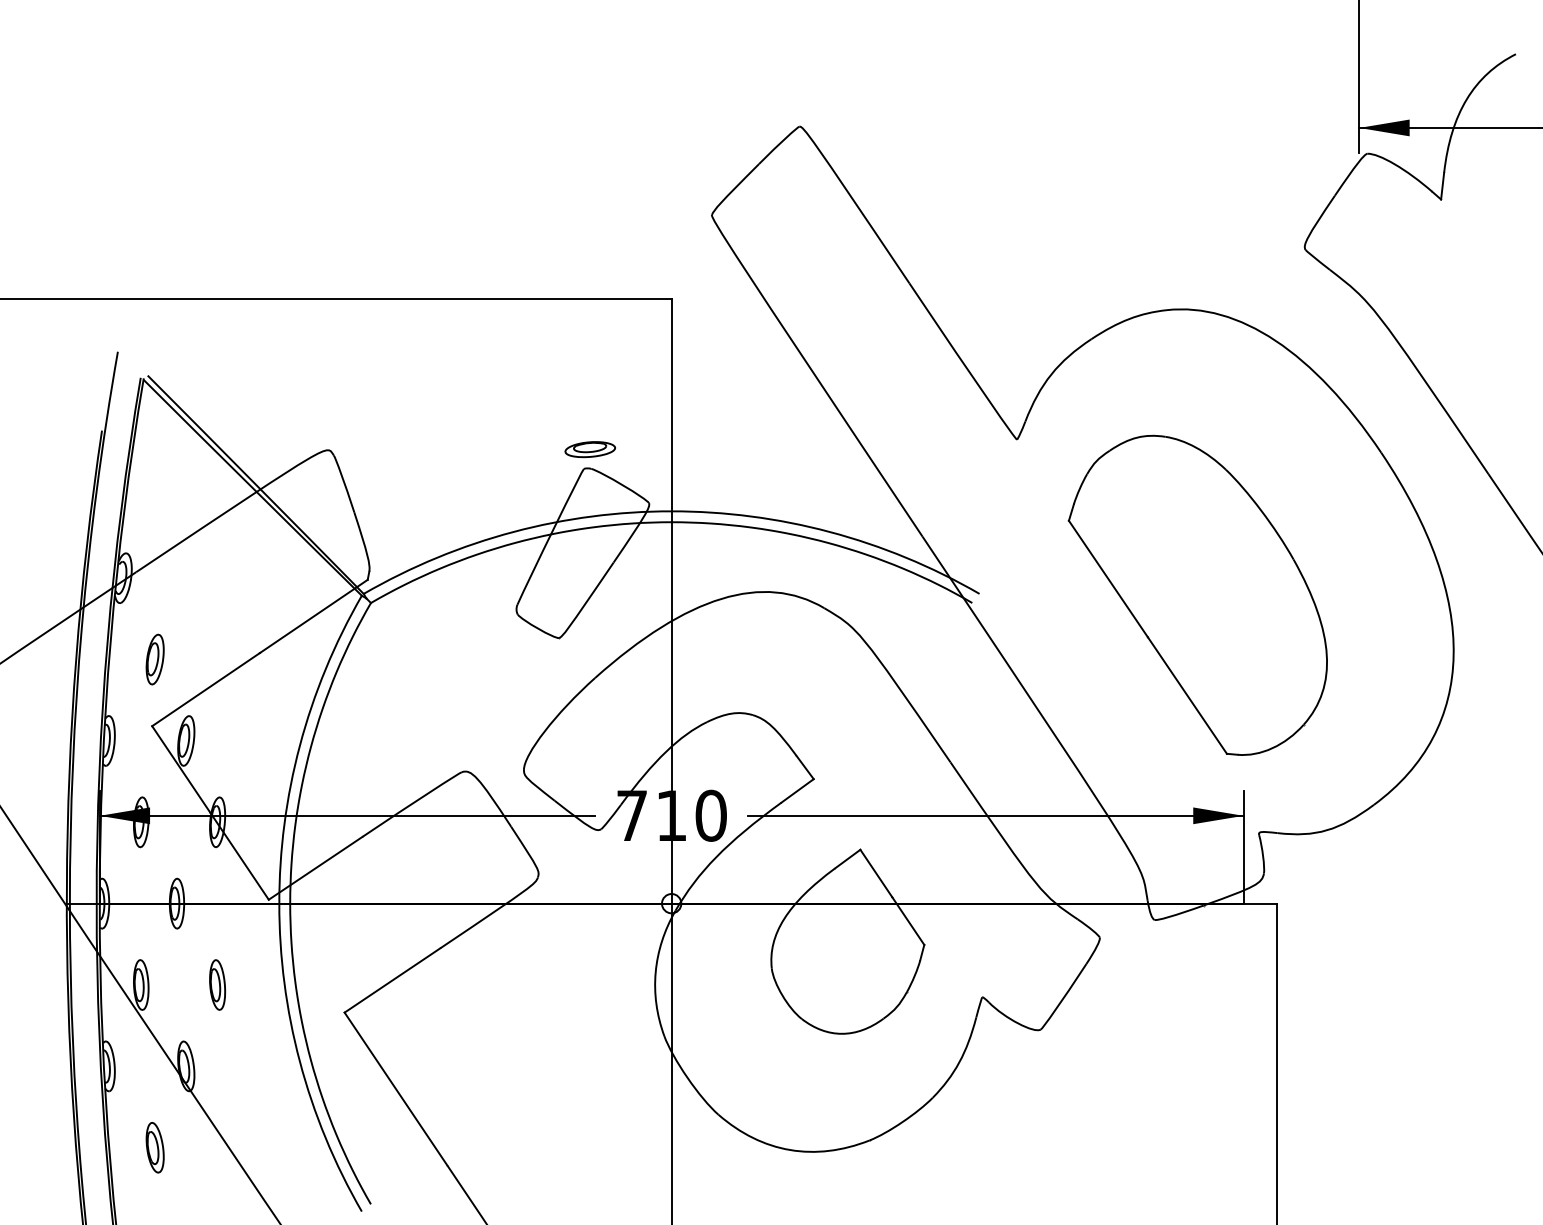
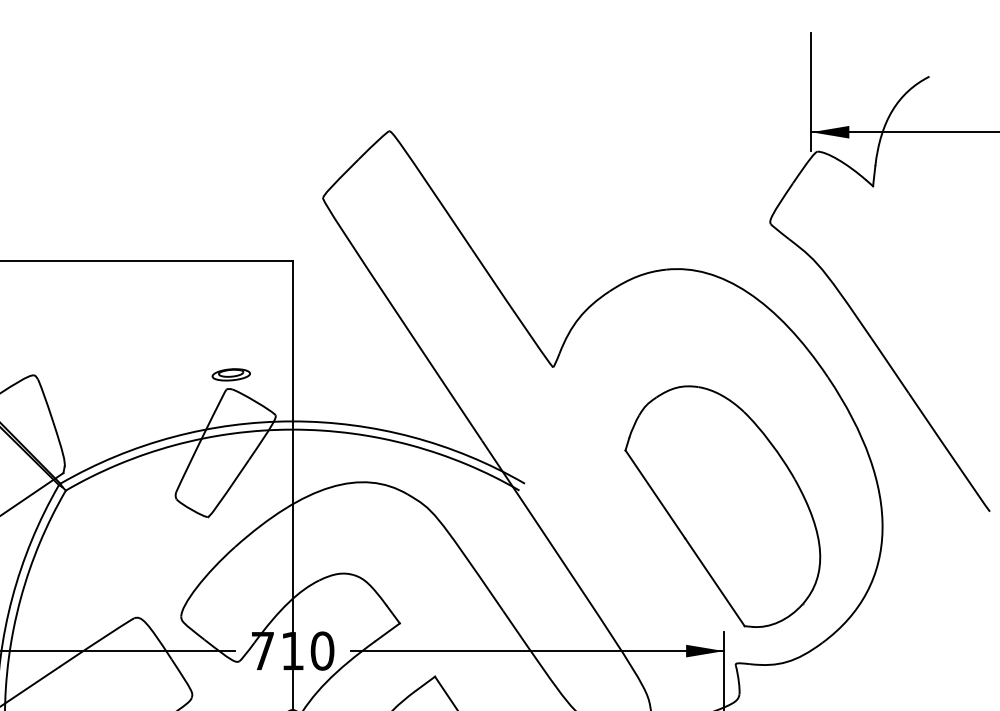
part: (1197, 594) -> (722, 506), moved

